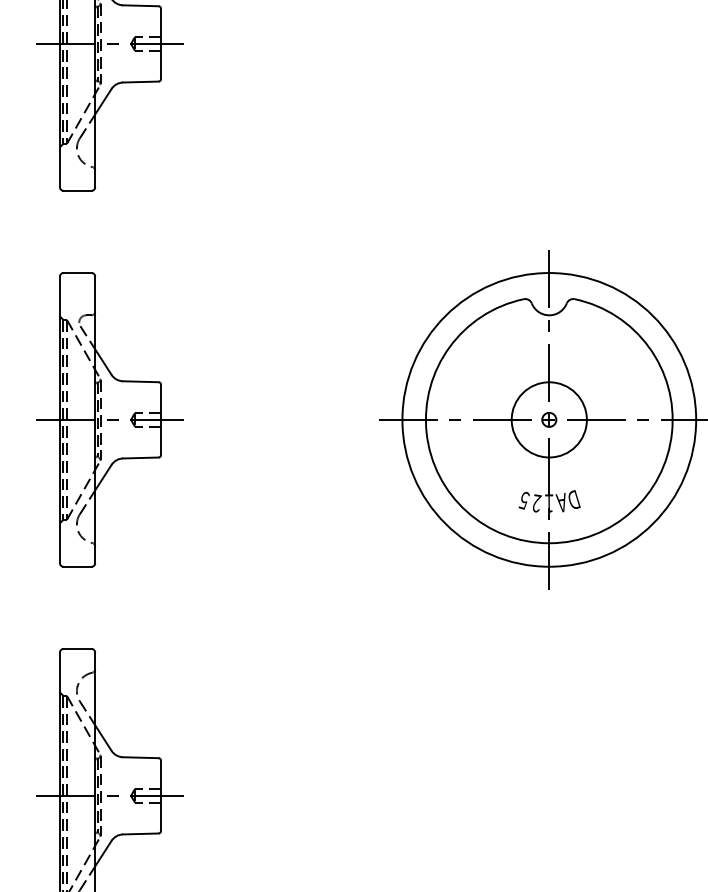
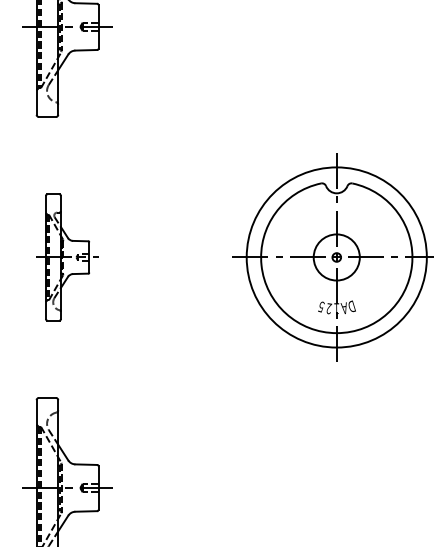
part: (110, 419) -> (67, 257), size x0.7

